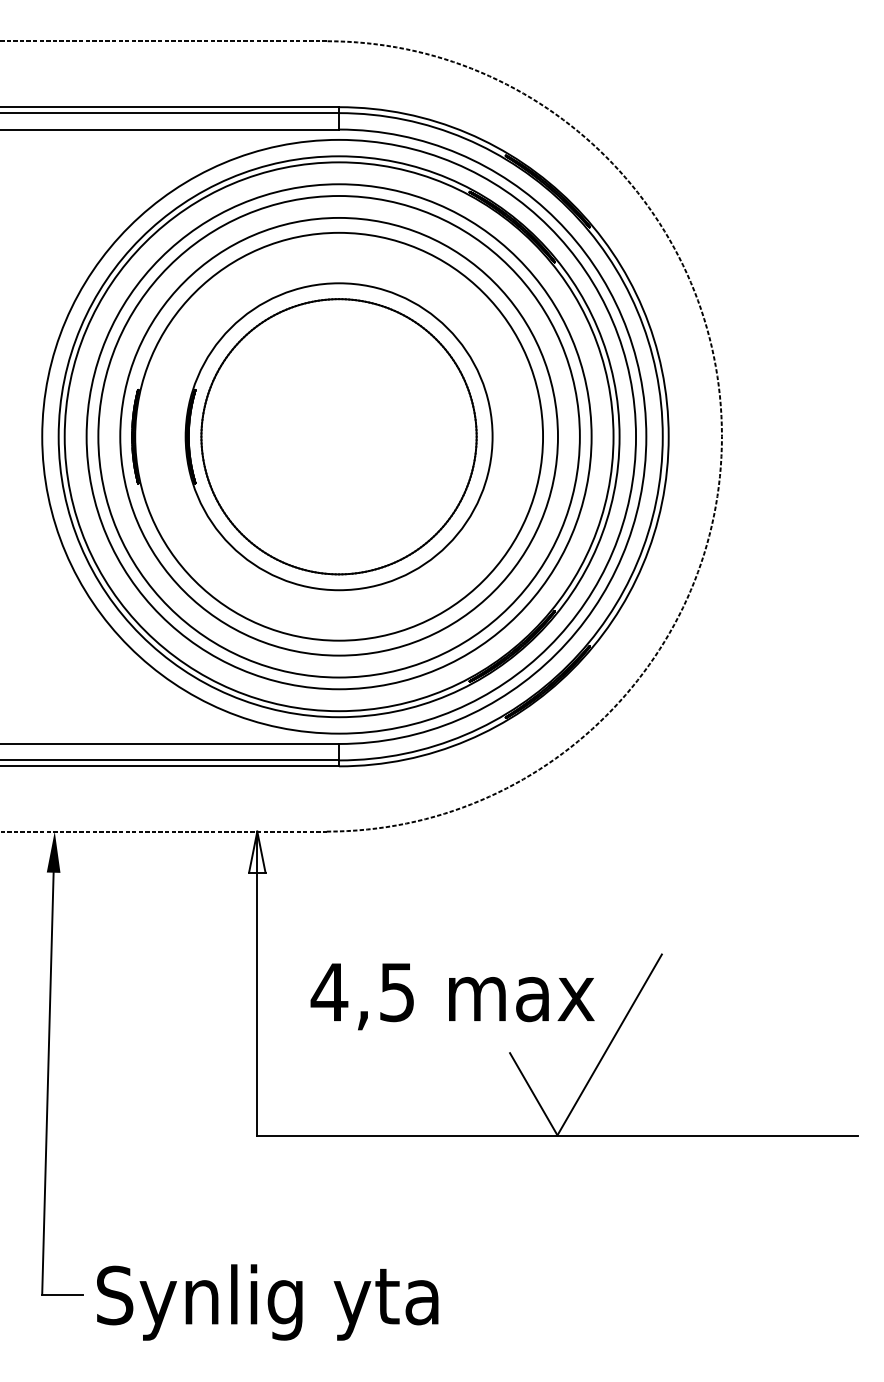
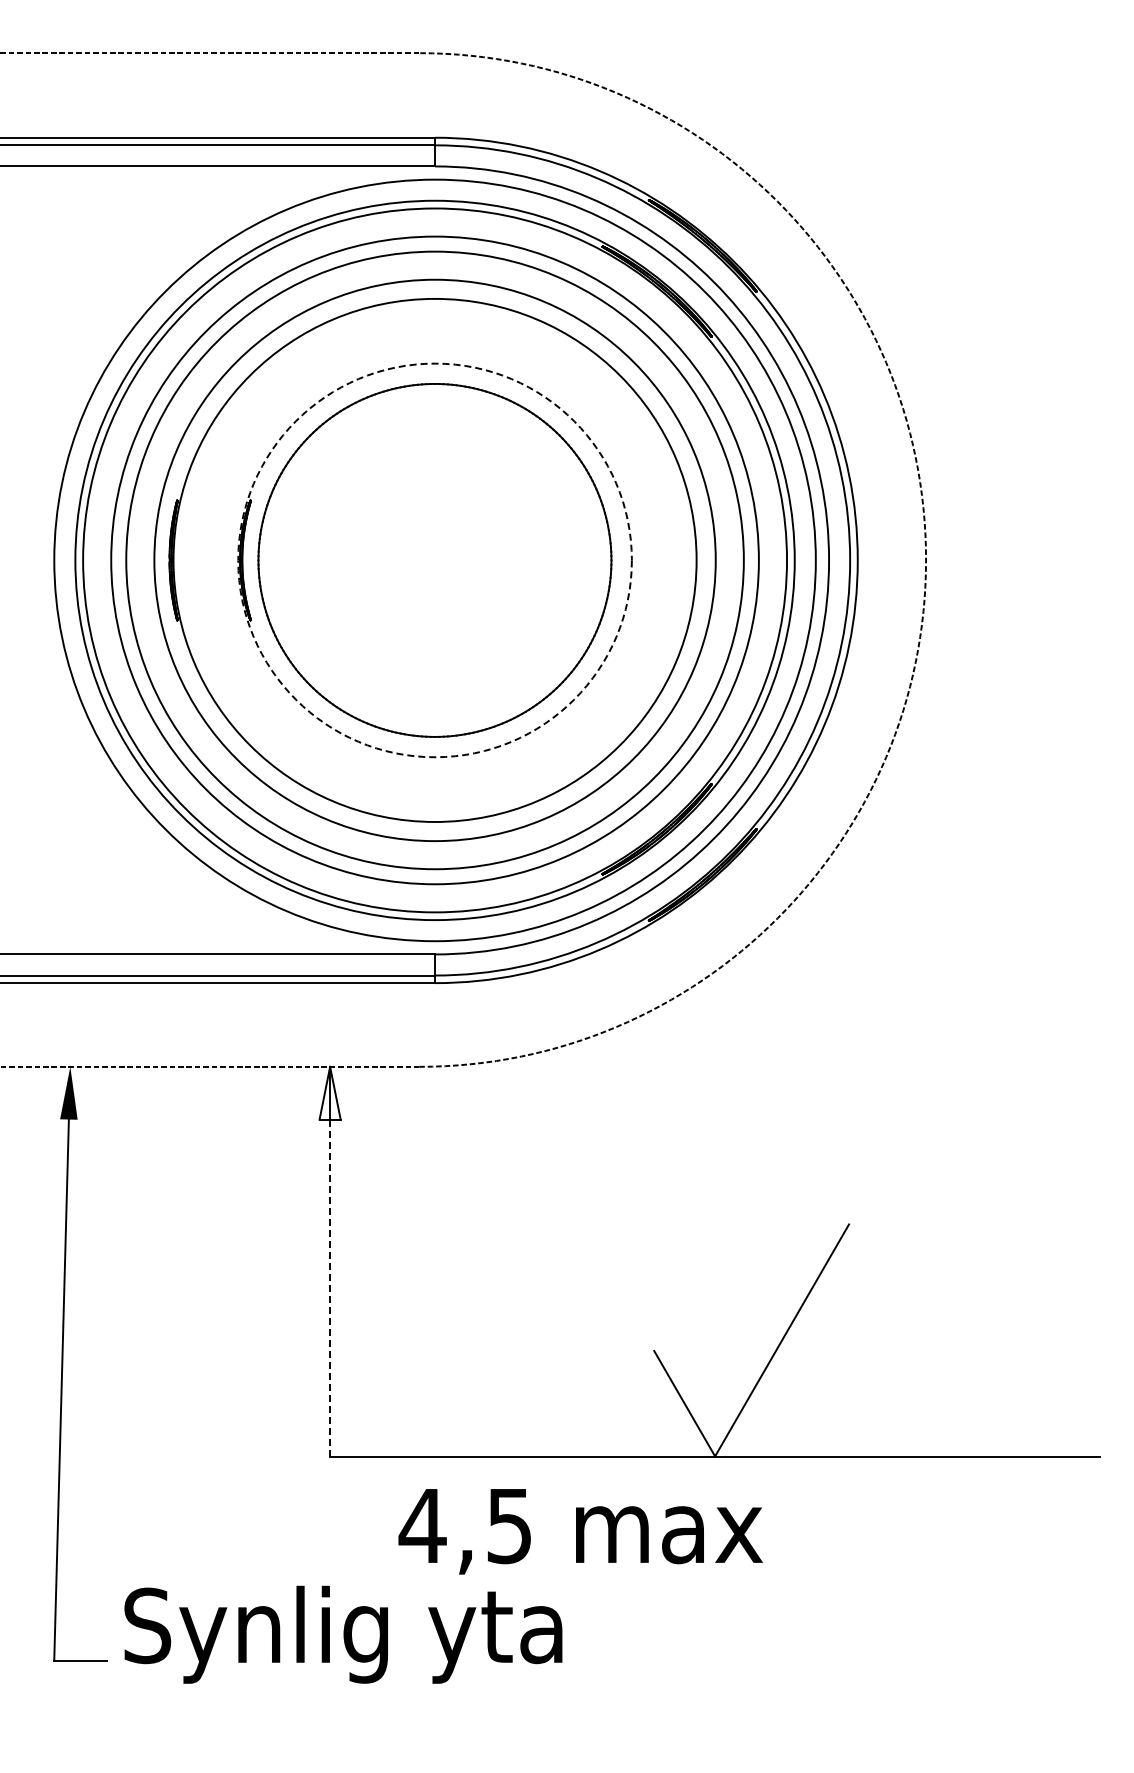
circle: (338, 436) -> (434, 560), solid -> dashed
text: (452, 996) -> (580, 1531), moved
line: (257, 1004) -> (330, 1288), solid -> dashed
text: (267, 1302) -> (343, 1634), moved

